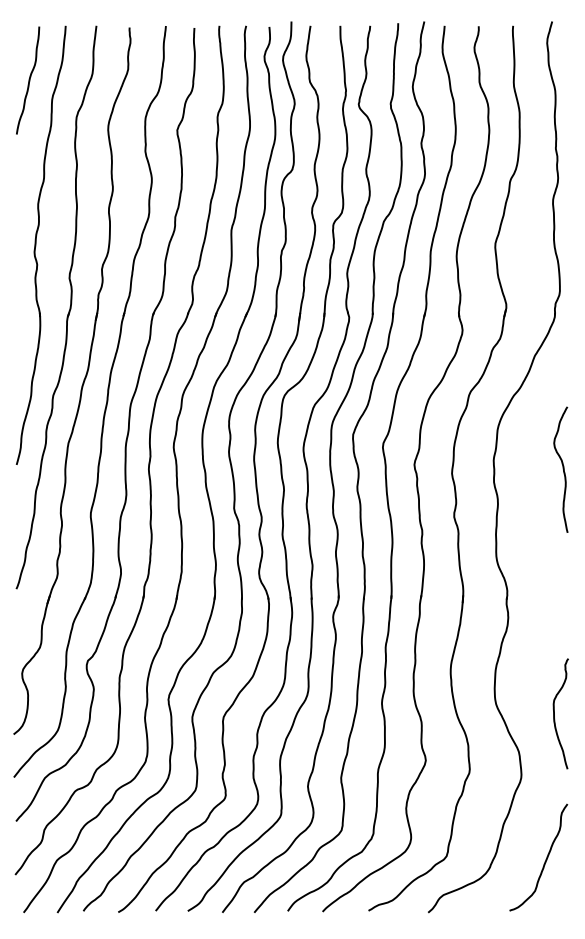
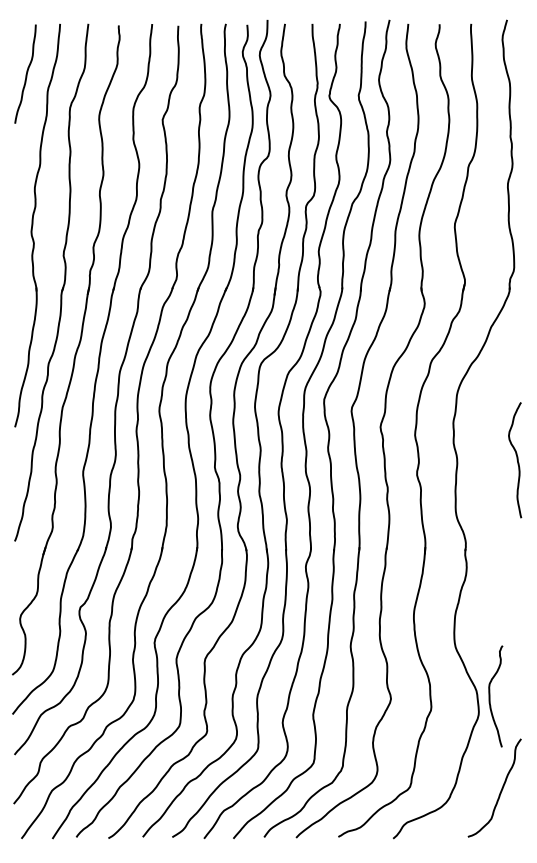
curve: (562, 469) -> (516, 459), moved
curve: (554, 713) -> (489, 696), moved

